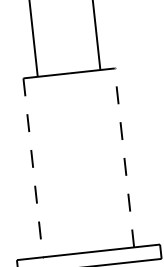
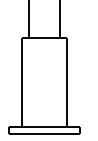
line: (123, 157) -> (66, 82), dashed -> solid
line: (33, 169) -> (21, 83), dashed -> solid

